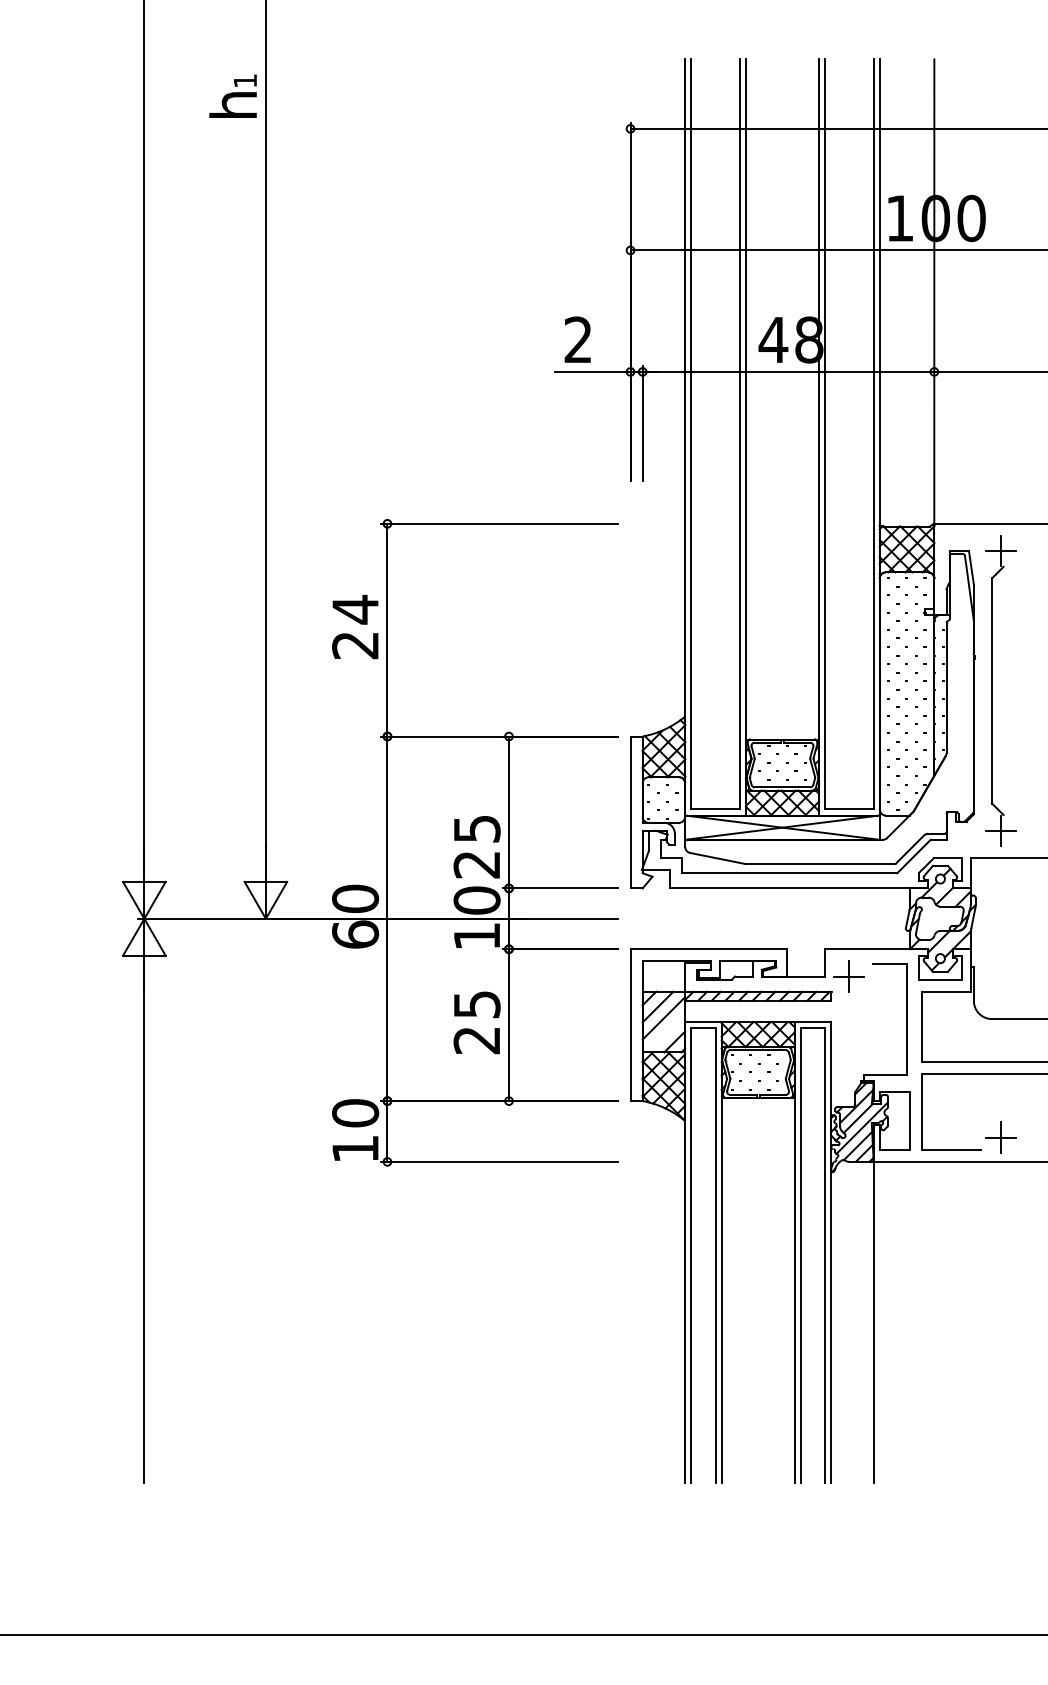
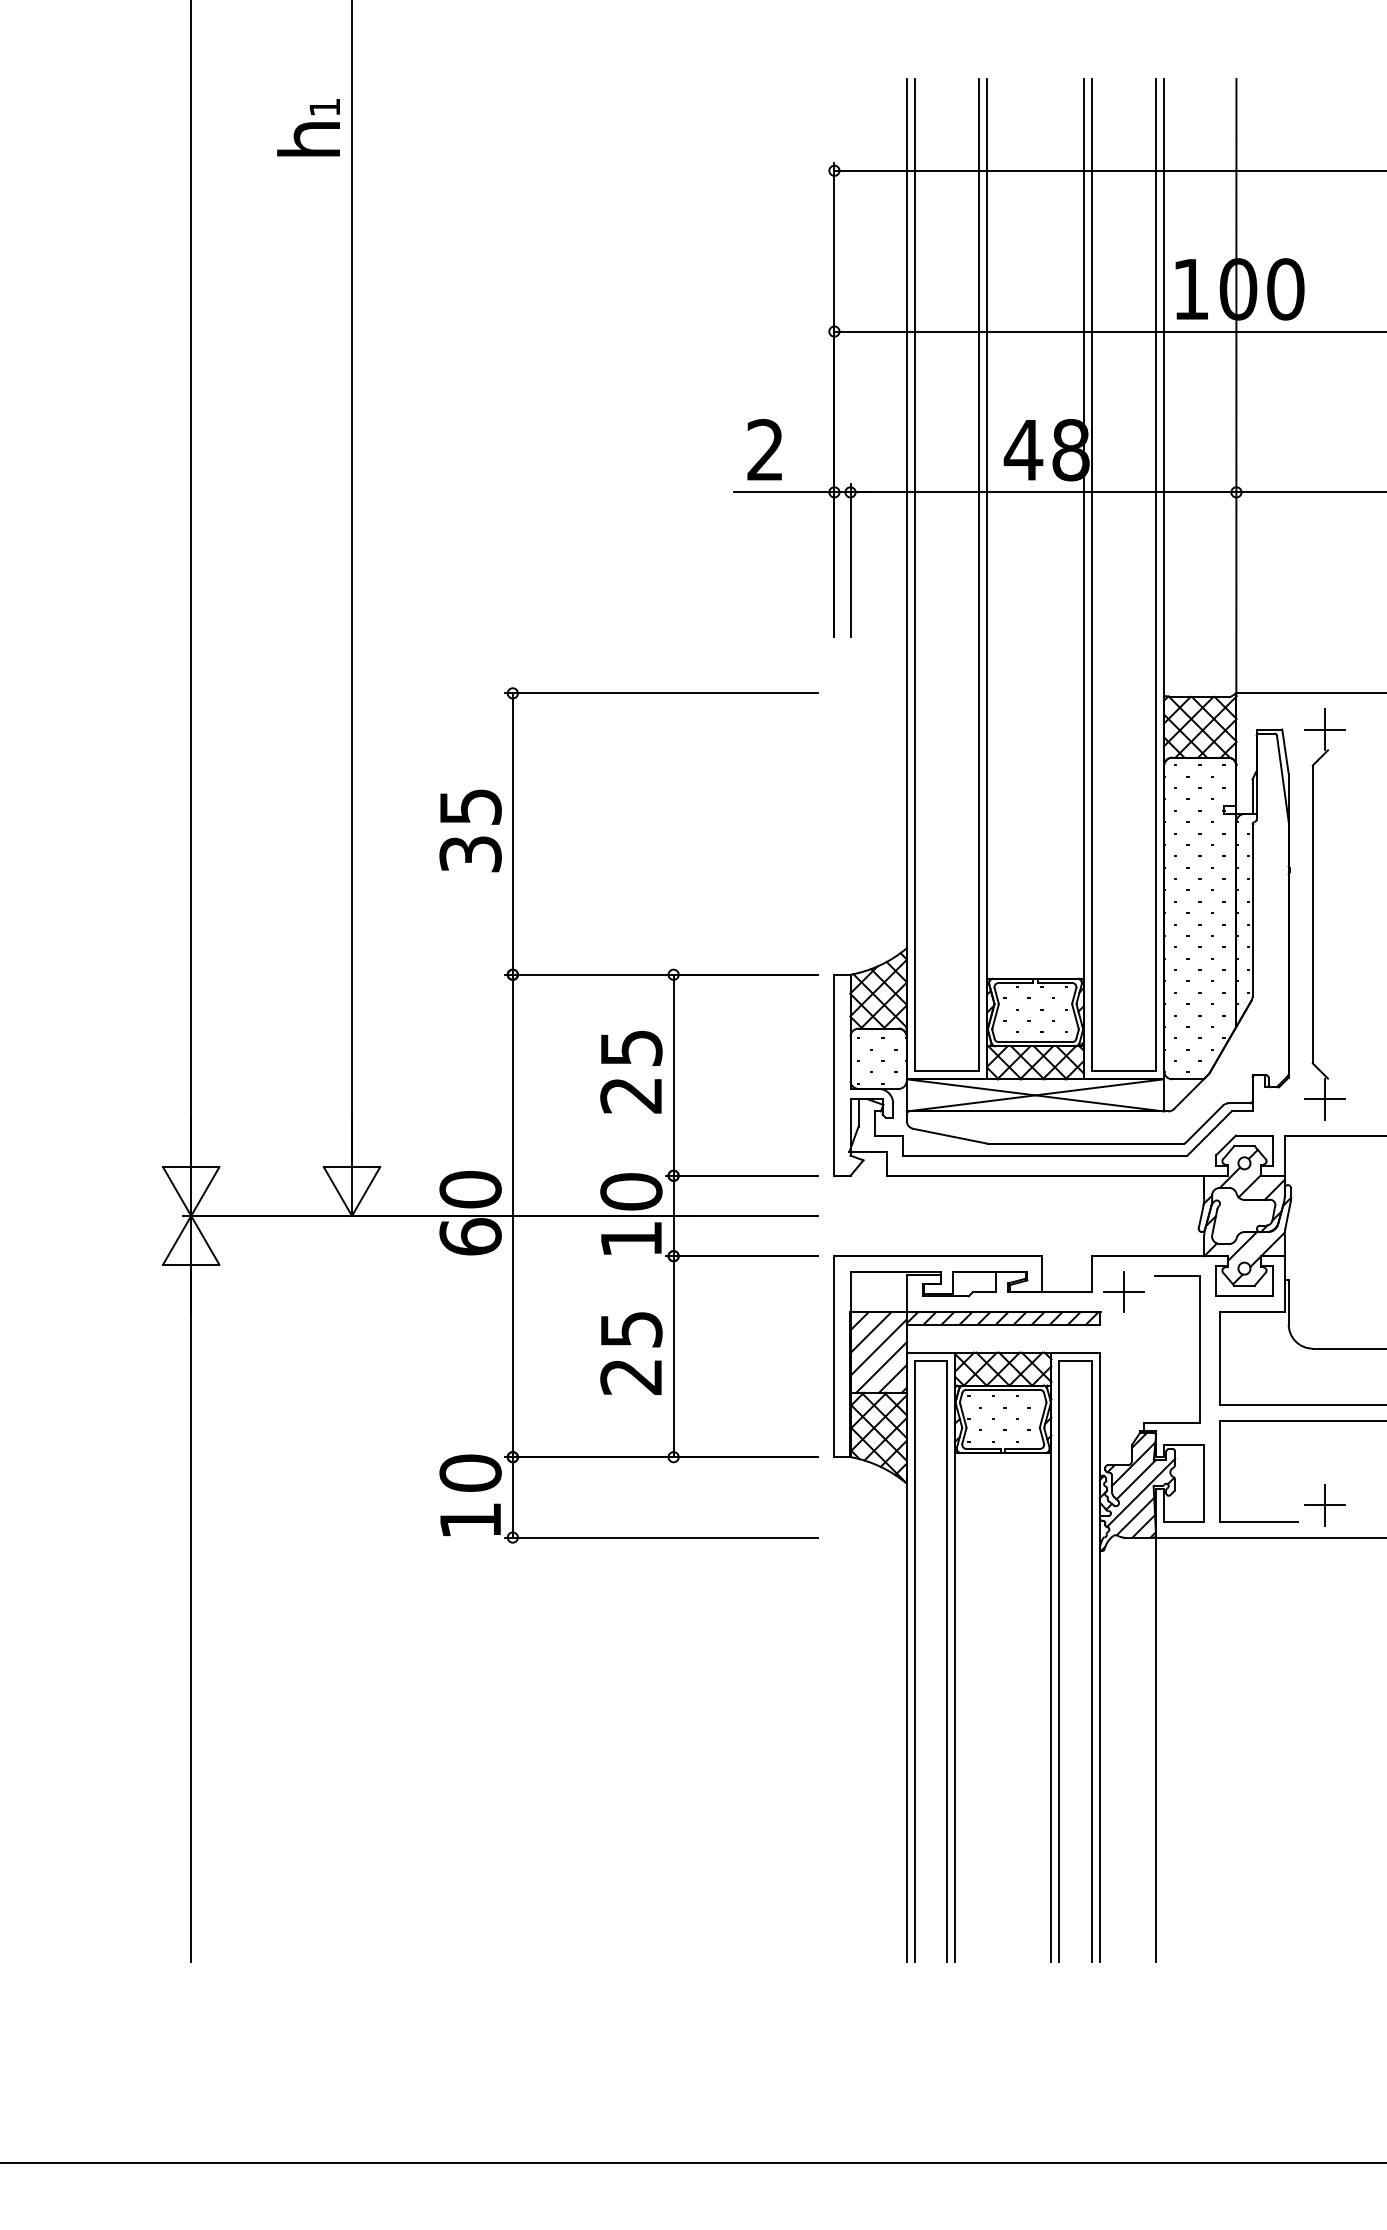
text: (355, 626) -> (470, 829), 24 -> 35
text: (477, 847) -> (631, 1072), moved
line: (666, 1033) -> (881, 1367), added

